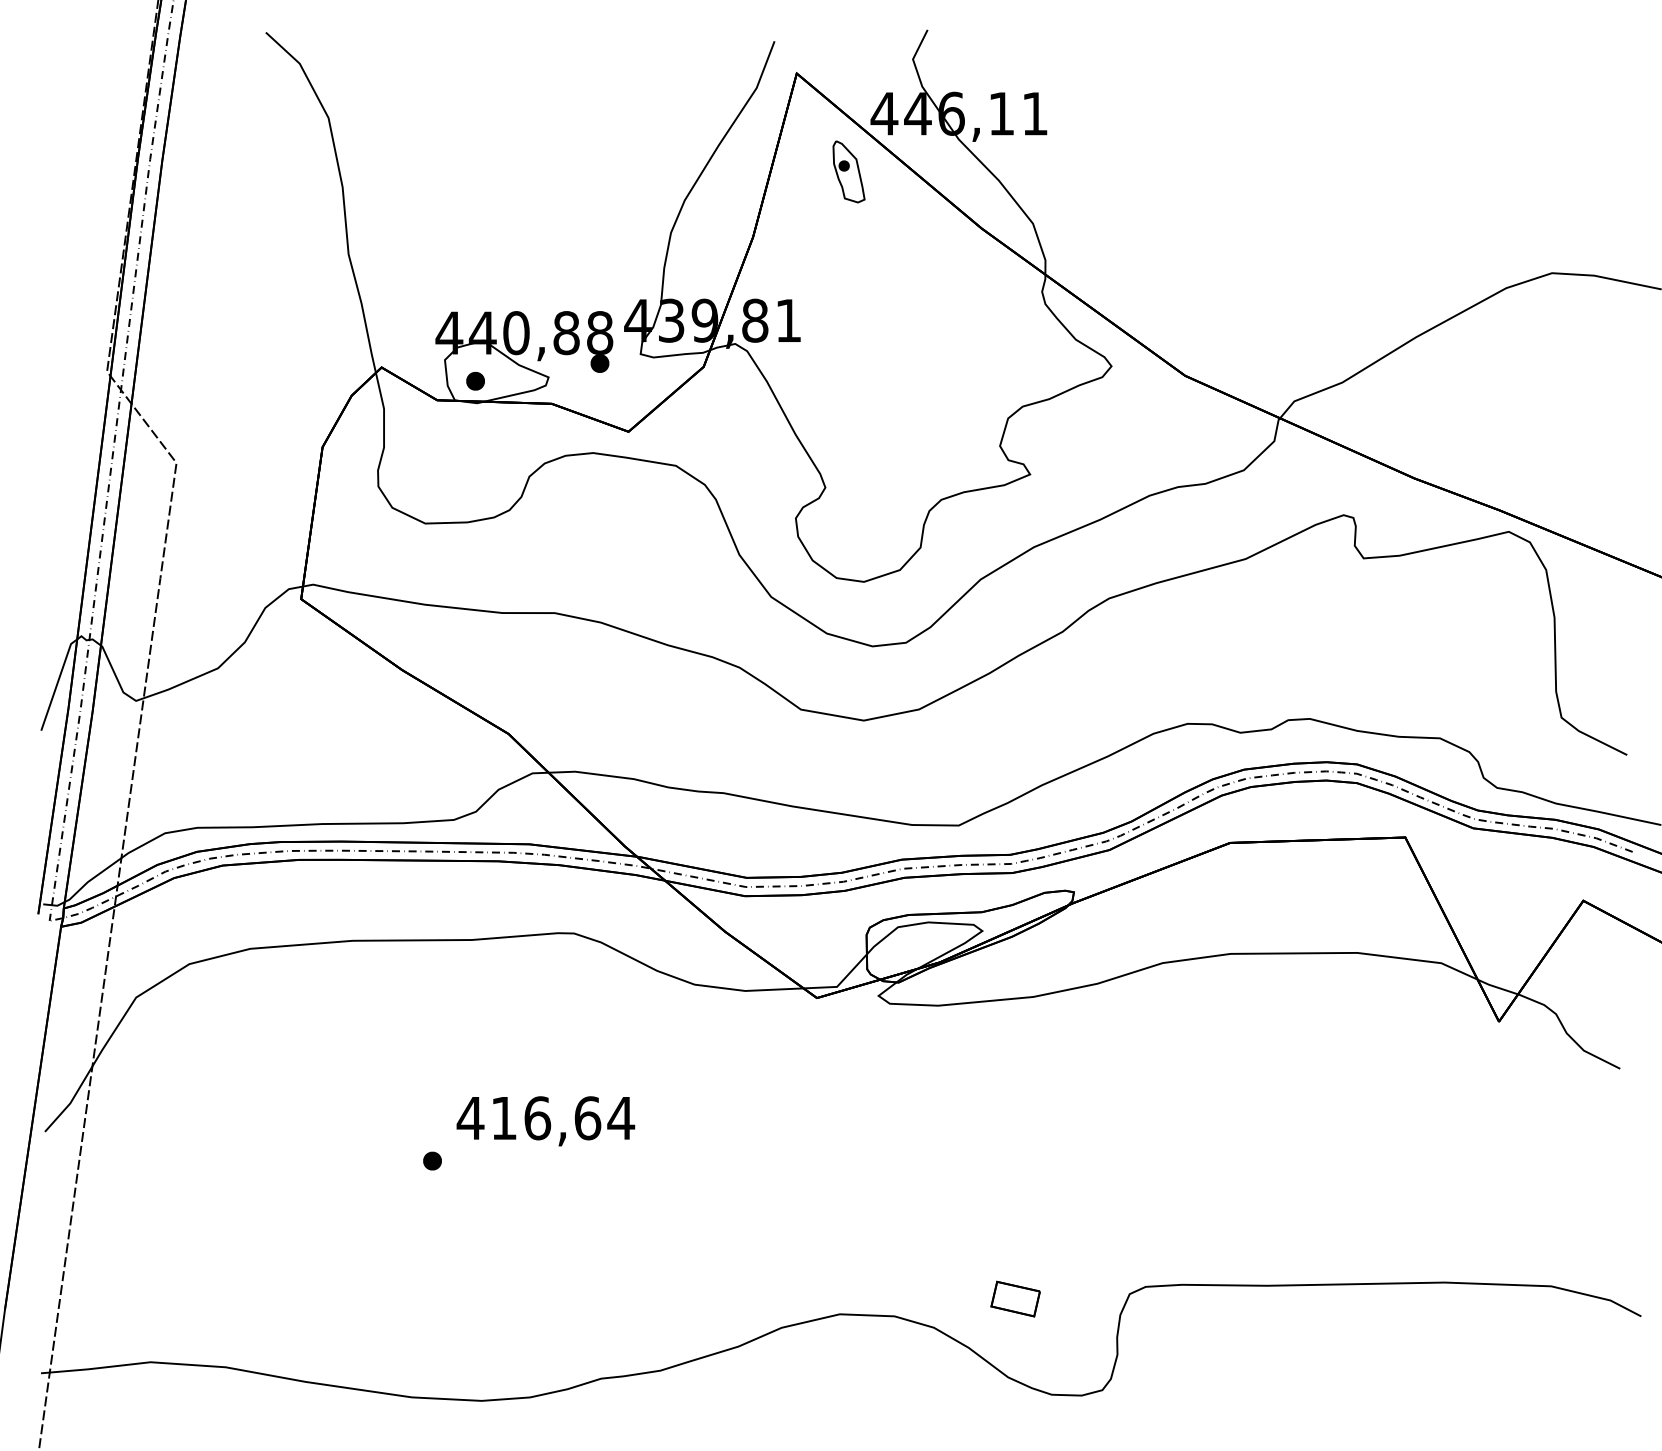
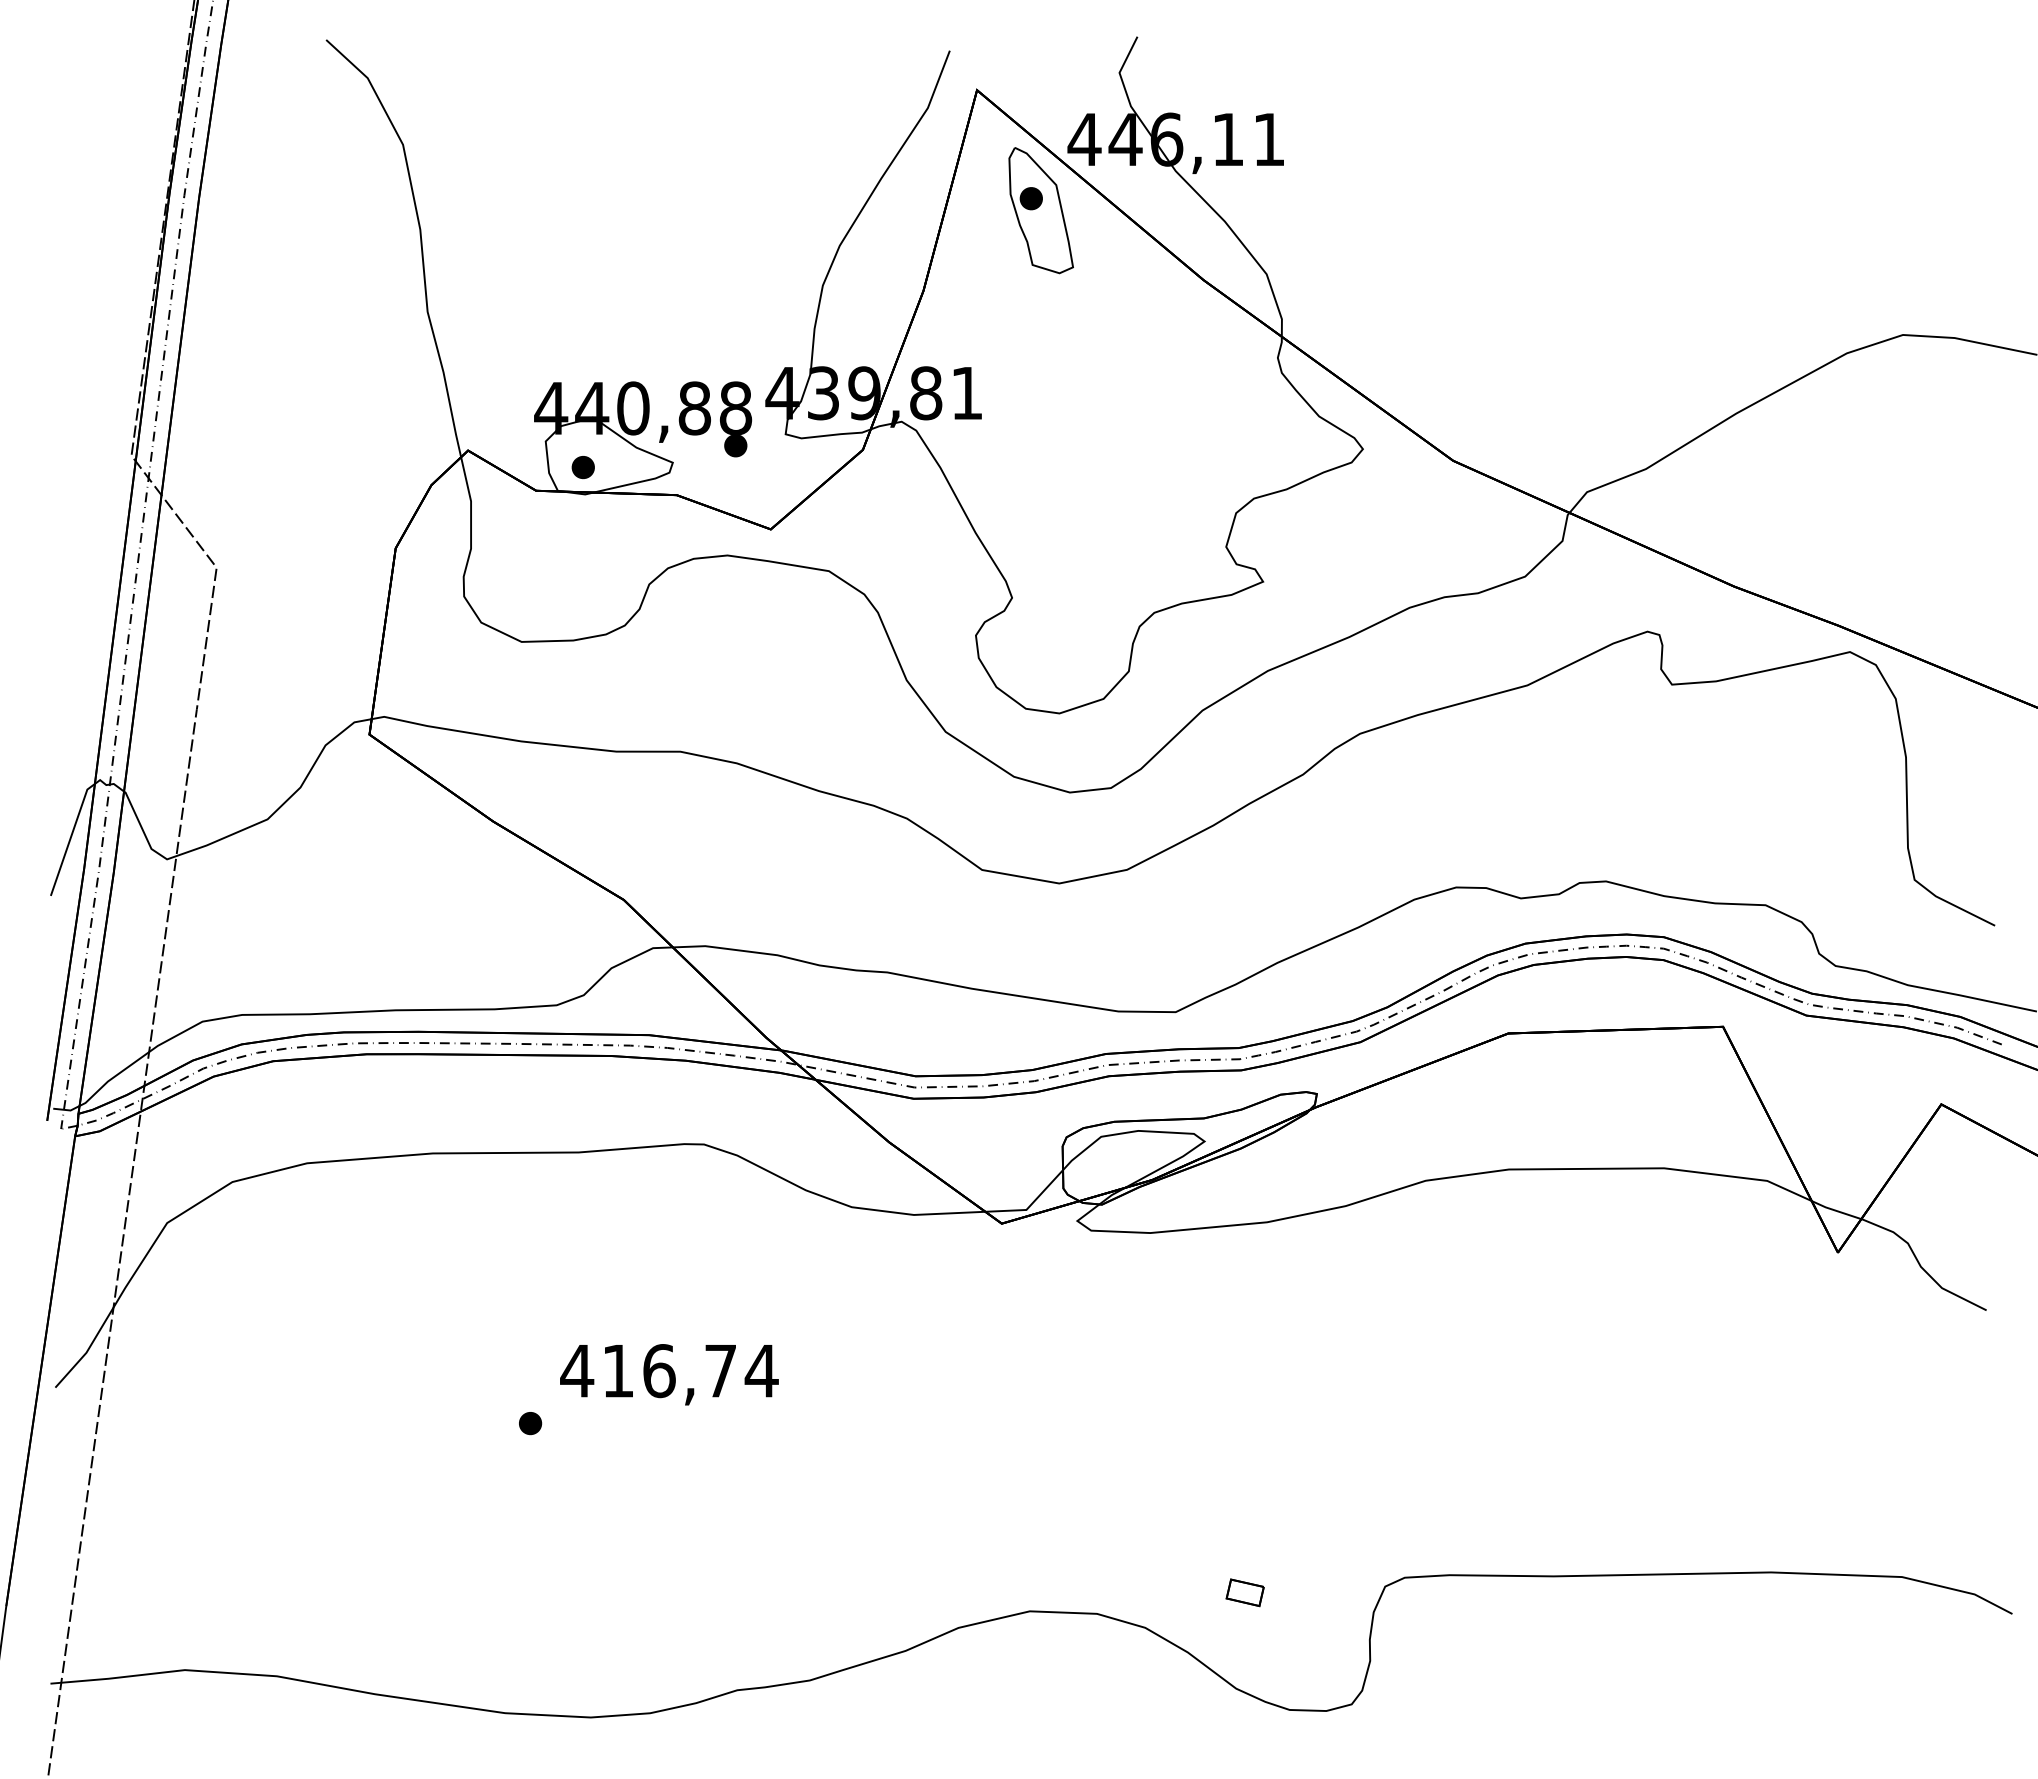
part: (848, 171) -> (1040, 210), size x1.67
text: (588, 1118) -> (721, 1371), 416,64 -> 416,74
part: (1014, 1298) -> (1244, 1592), size x0.62

